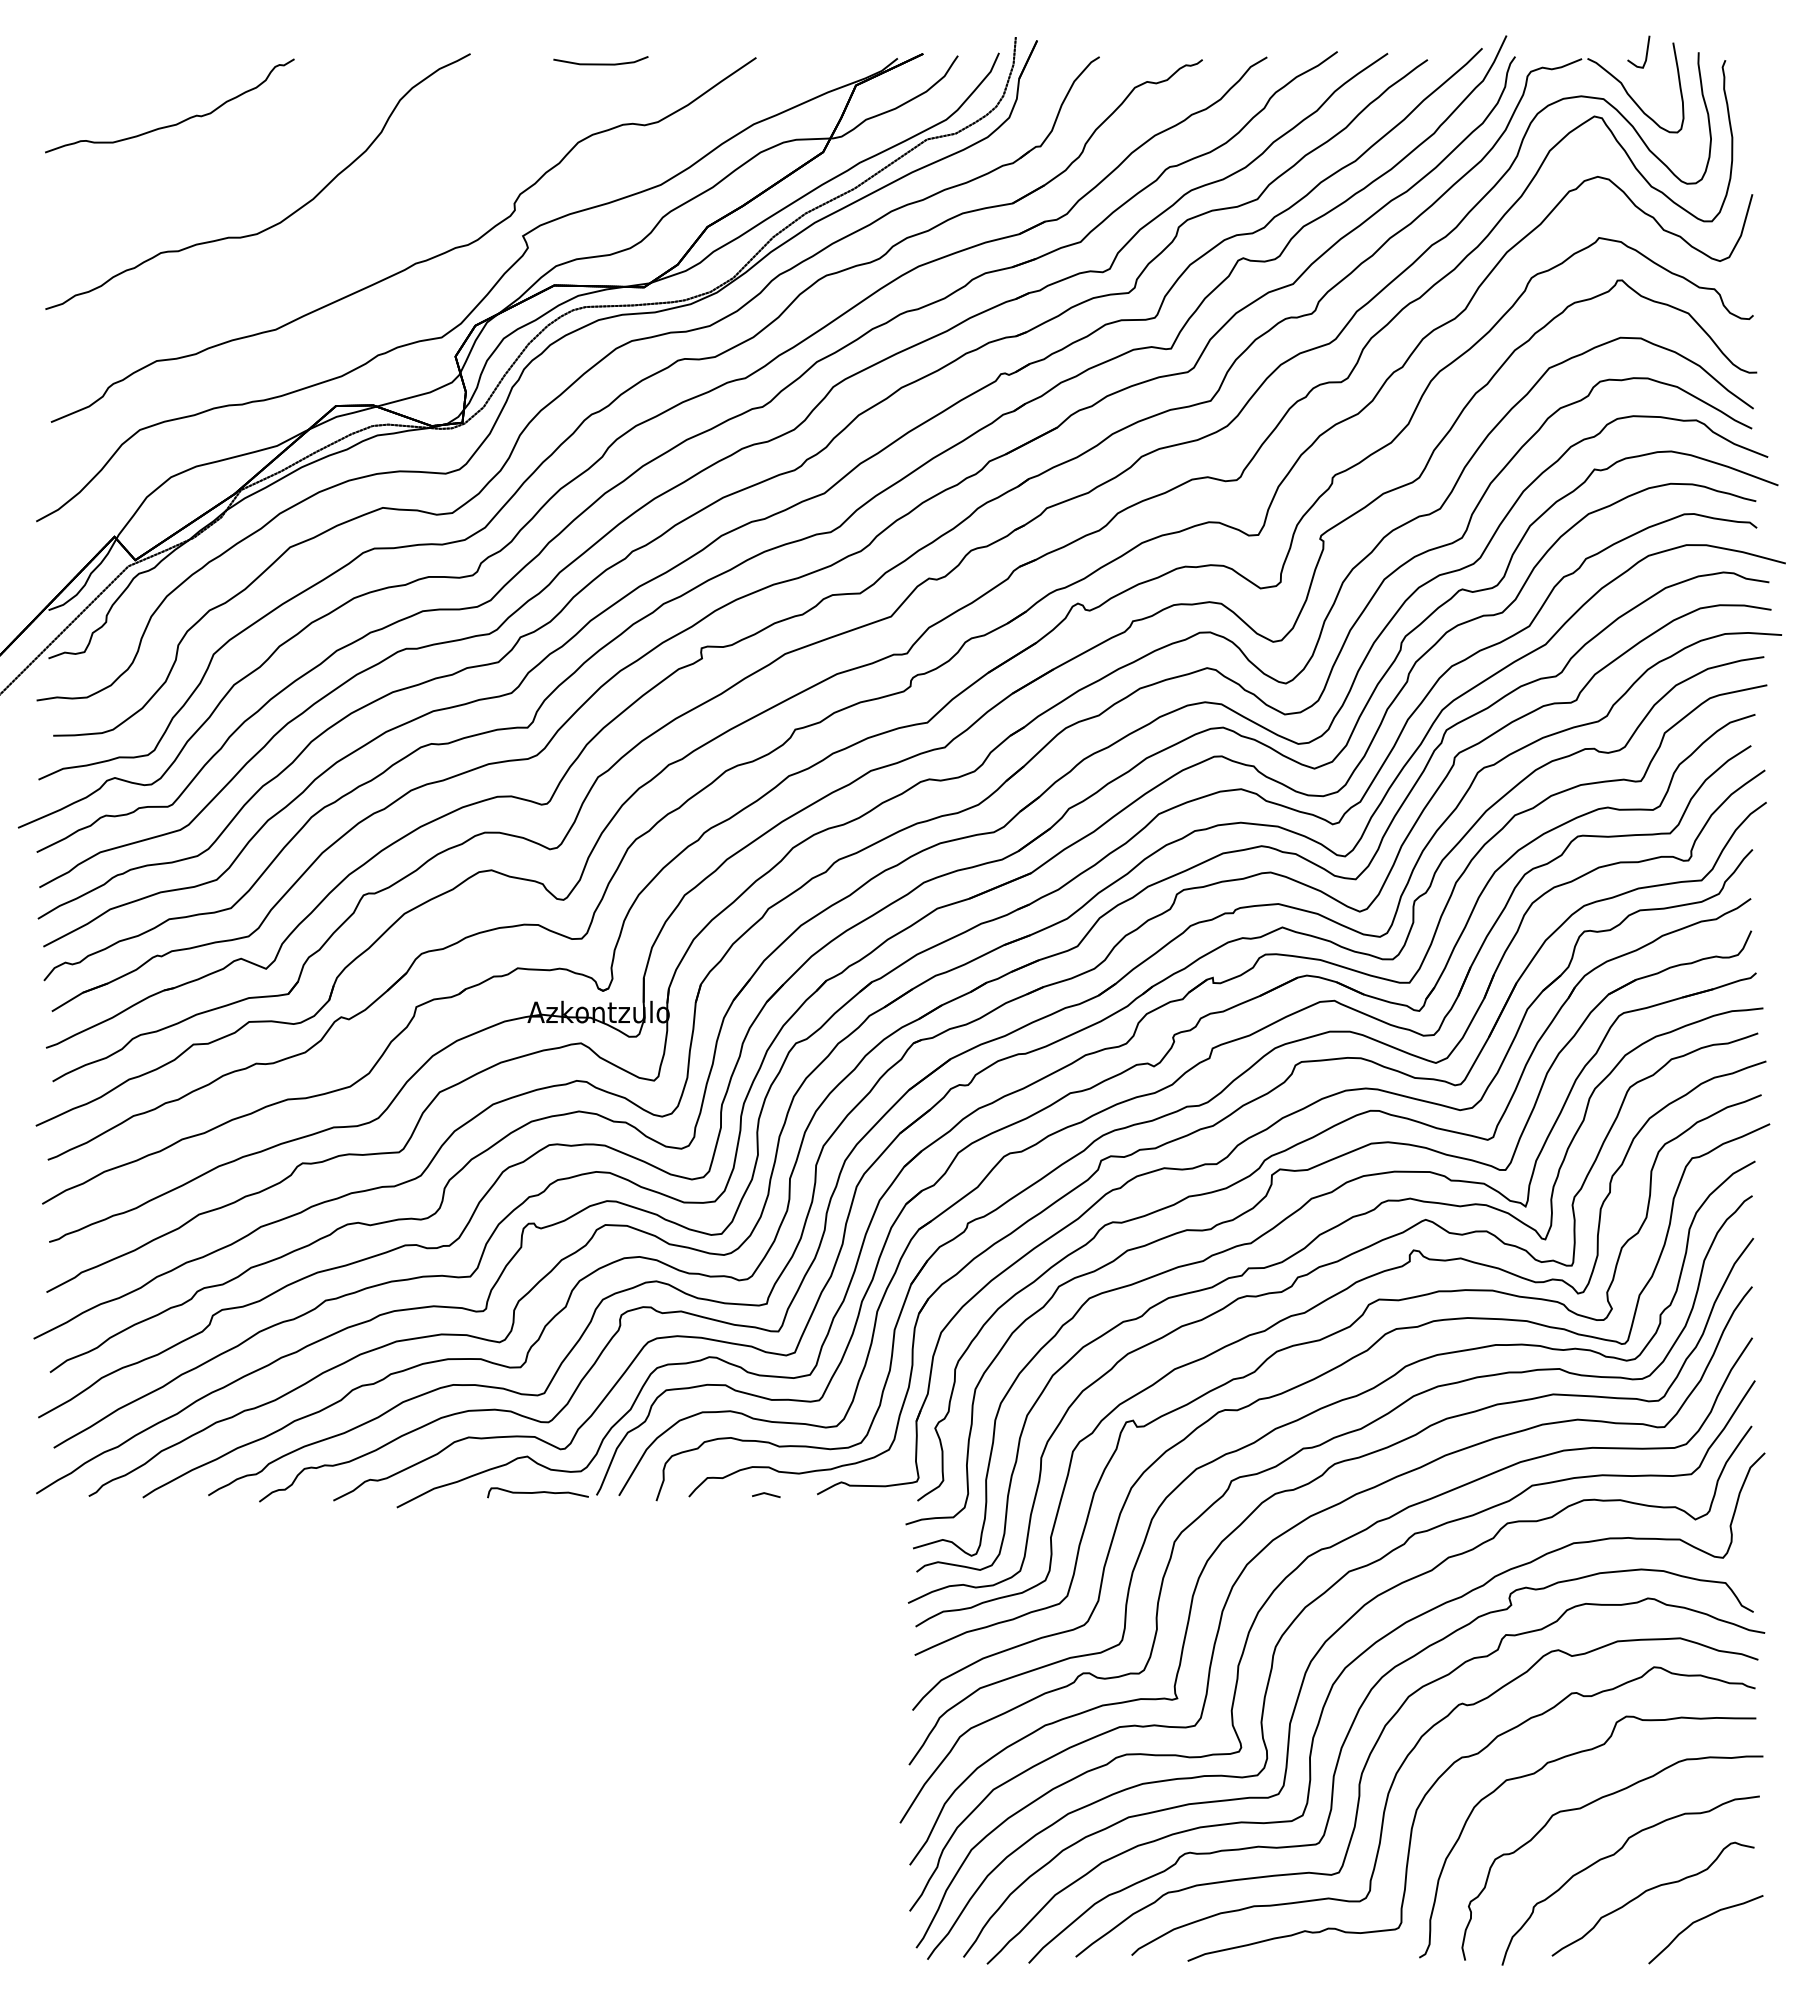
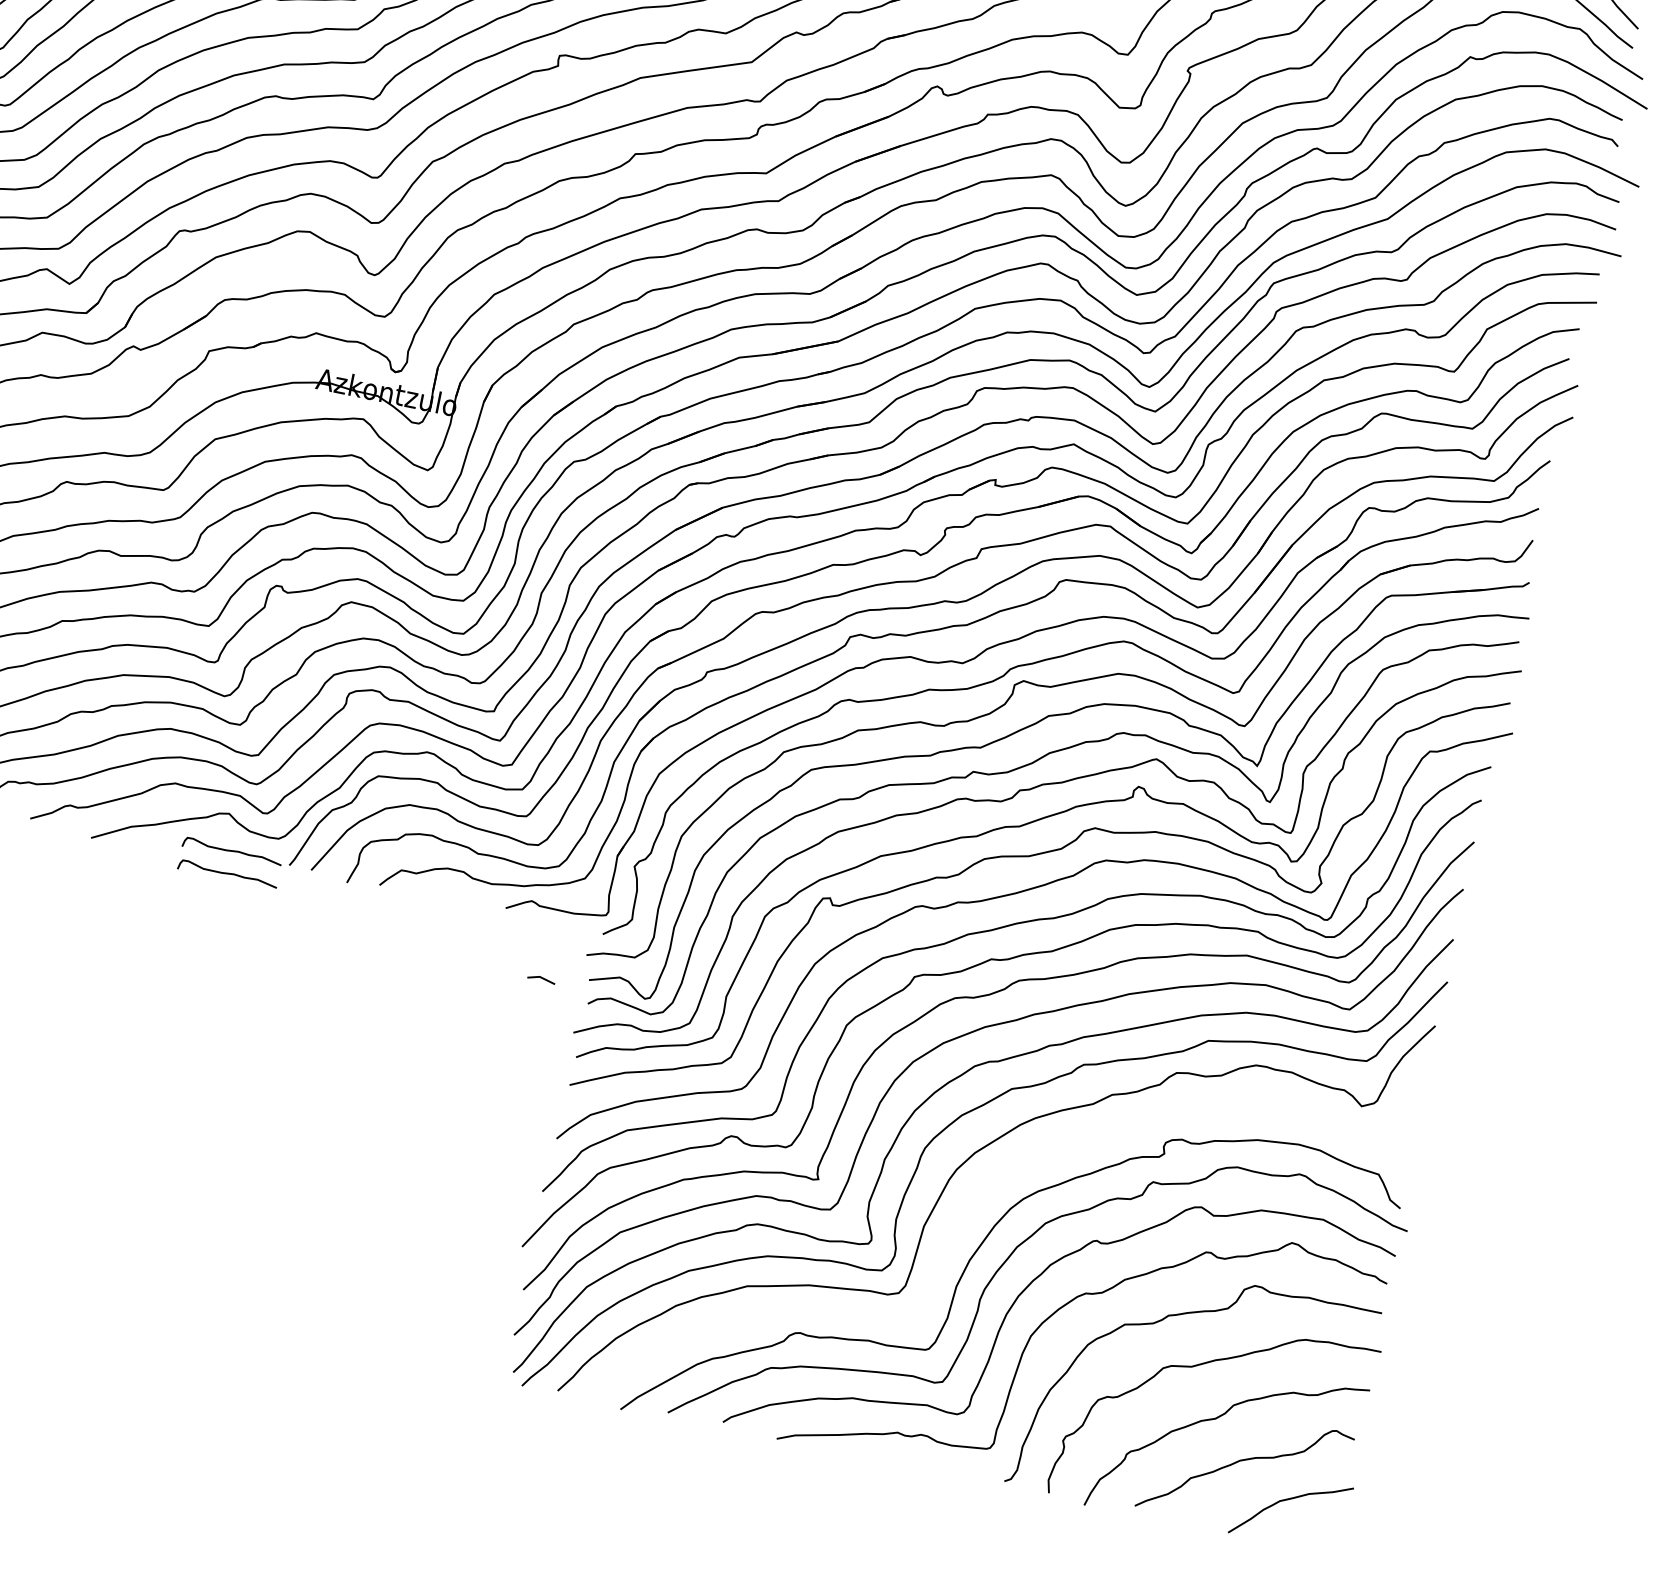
line: (766, 1494) -> (541, 978), moved
curve: (537, 1515) -> (227, 873), added
curve: (1335, 1683) -> (976, 1195), removed

